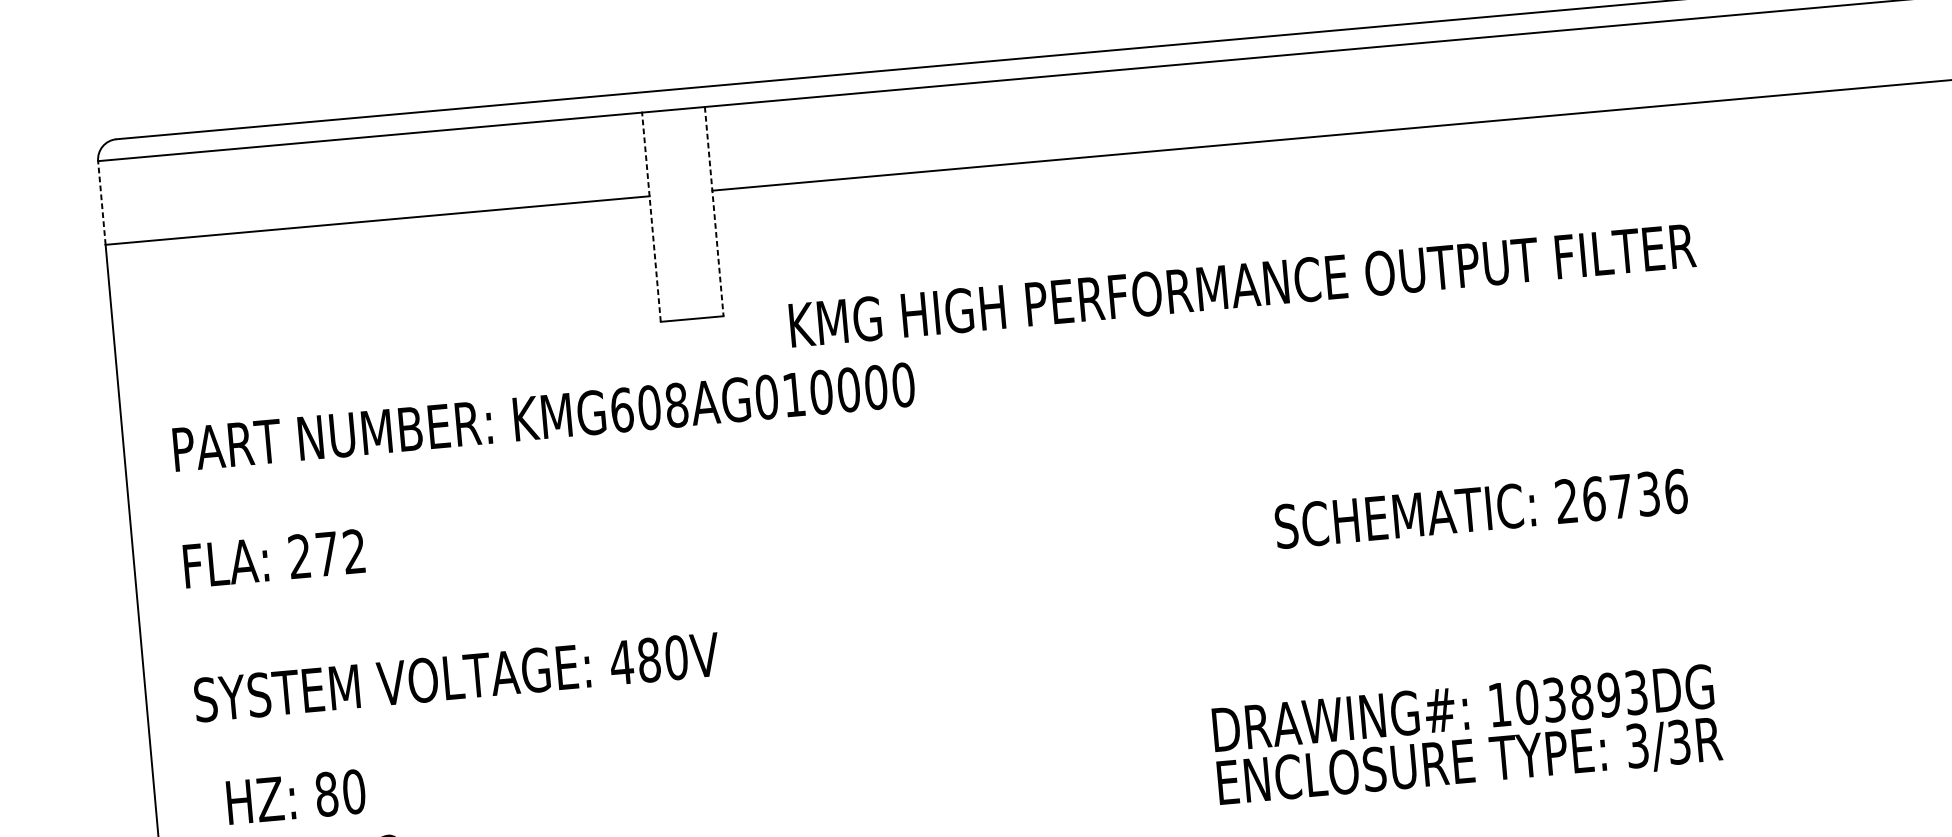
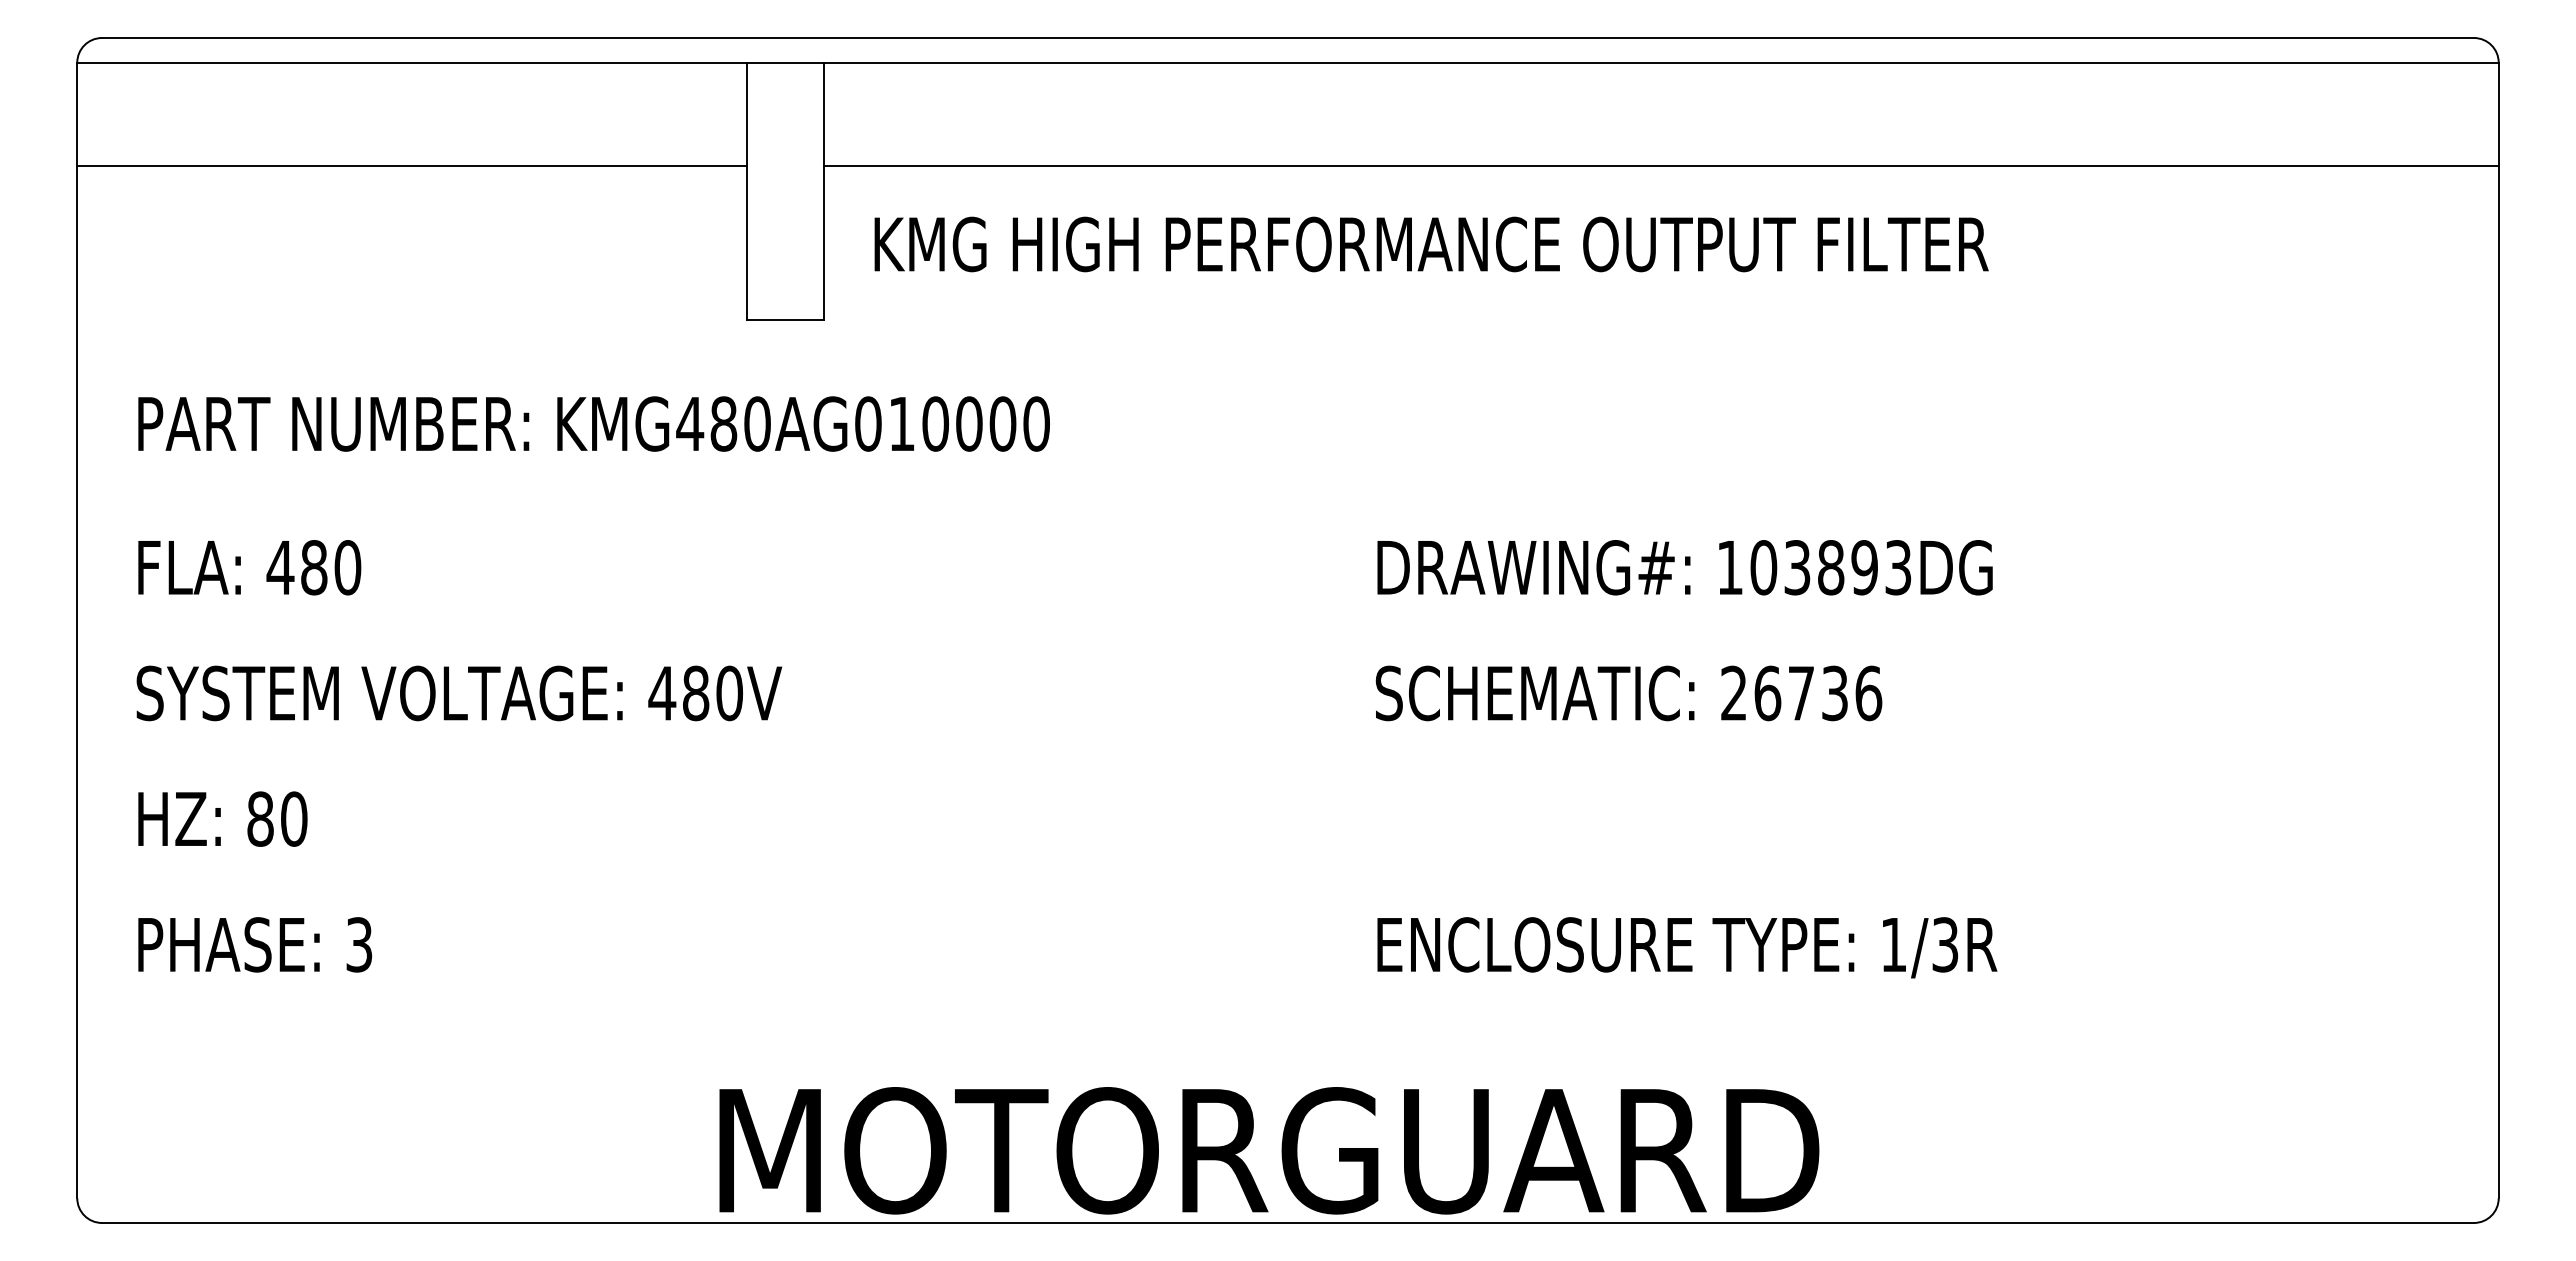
line: (102, 203) -> (77, 114), dashed -> solid
line: (714, 211) -> (824, 191), dashed -> solid
line: (651, 217) -> (747, 191), dashed -> solid
text: (1242, 285) -> (1431, 244), moved
text: (649, 407) -> (723, 423), KMG608AG010000 -> KMG480AG010000
text: (1480, 509) -> (1628, 693), moved
text: (326, 553) -> (313, 567), 272 -> 480
text: (457, 677) -> (459, 693), moved
text: (1462, 708) -> (1684, 567), moved
text: (1637, 745) -> (1893, 944), 3/3R -> 1/3R
text: (295, 796) -> (222, 818), moved

